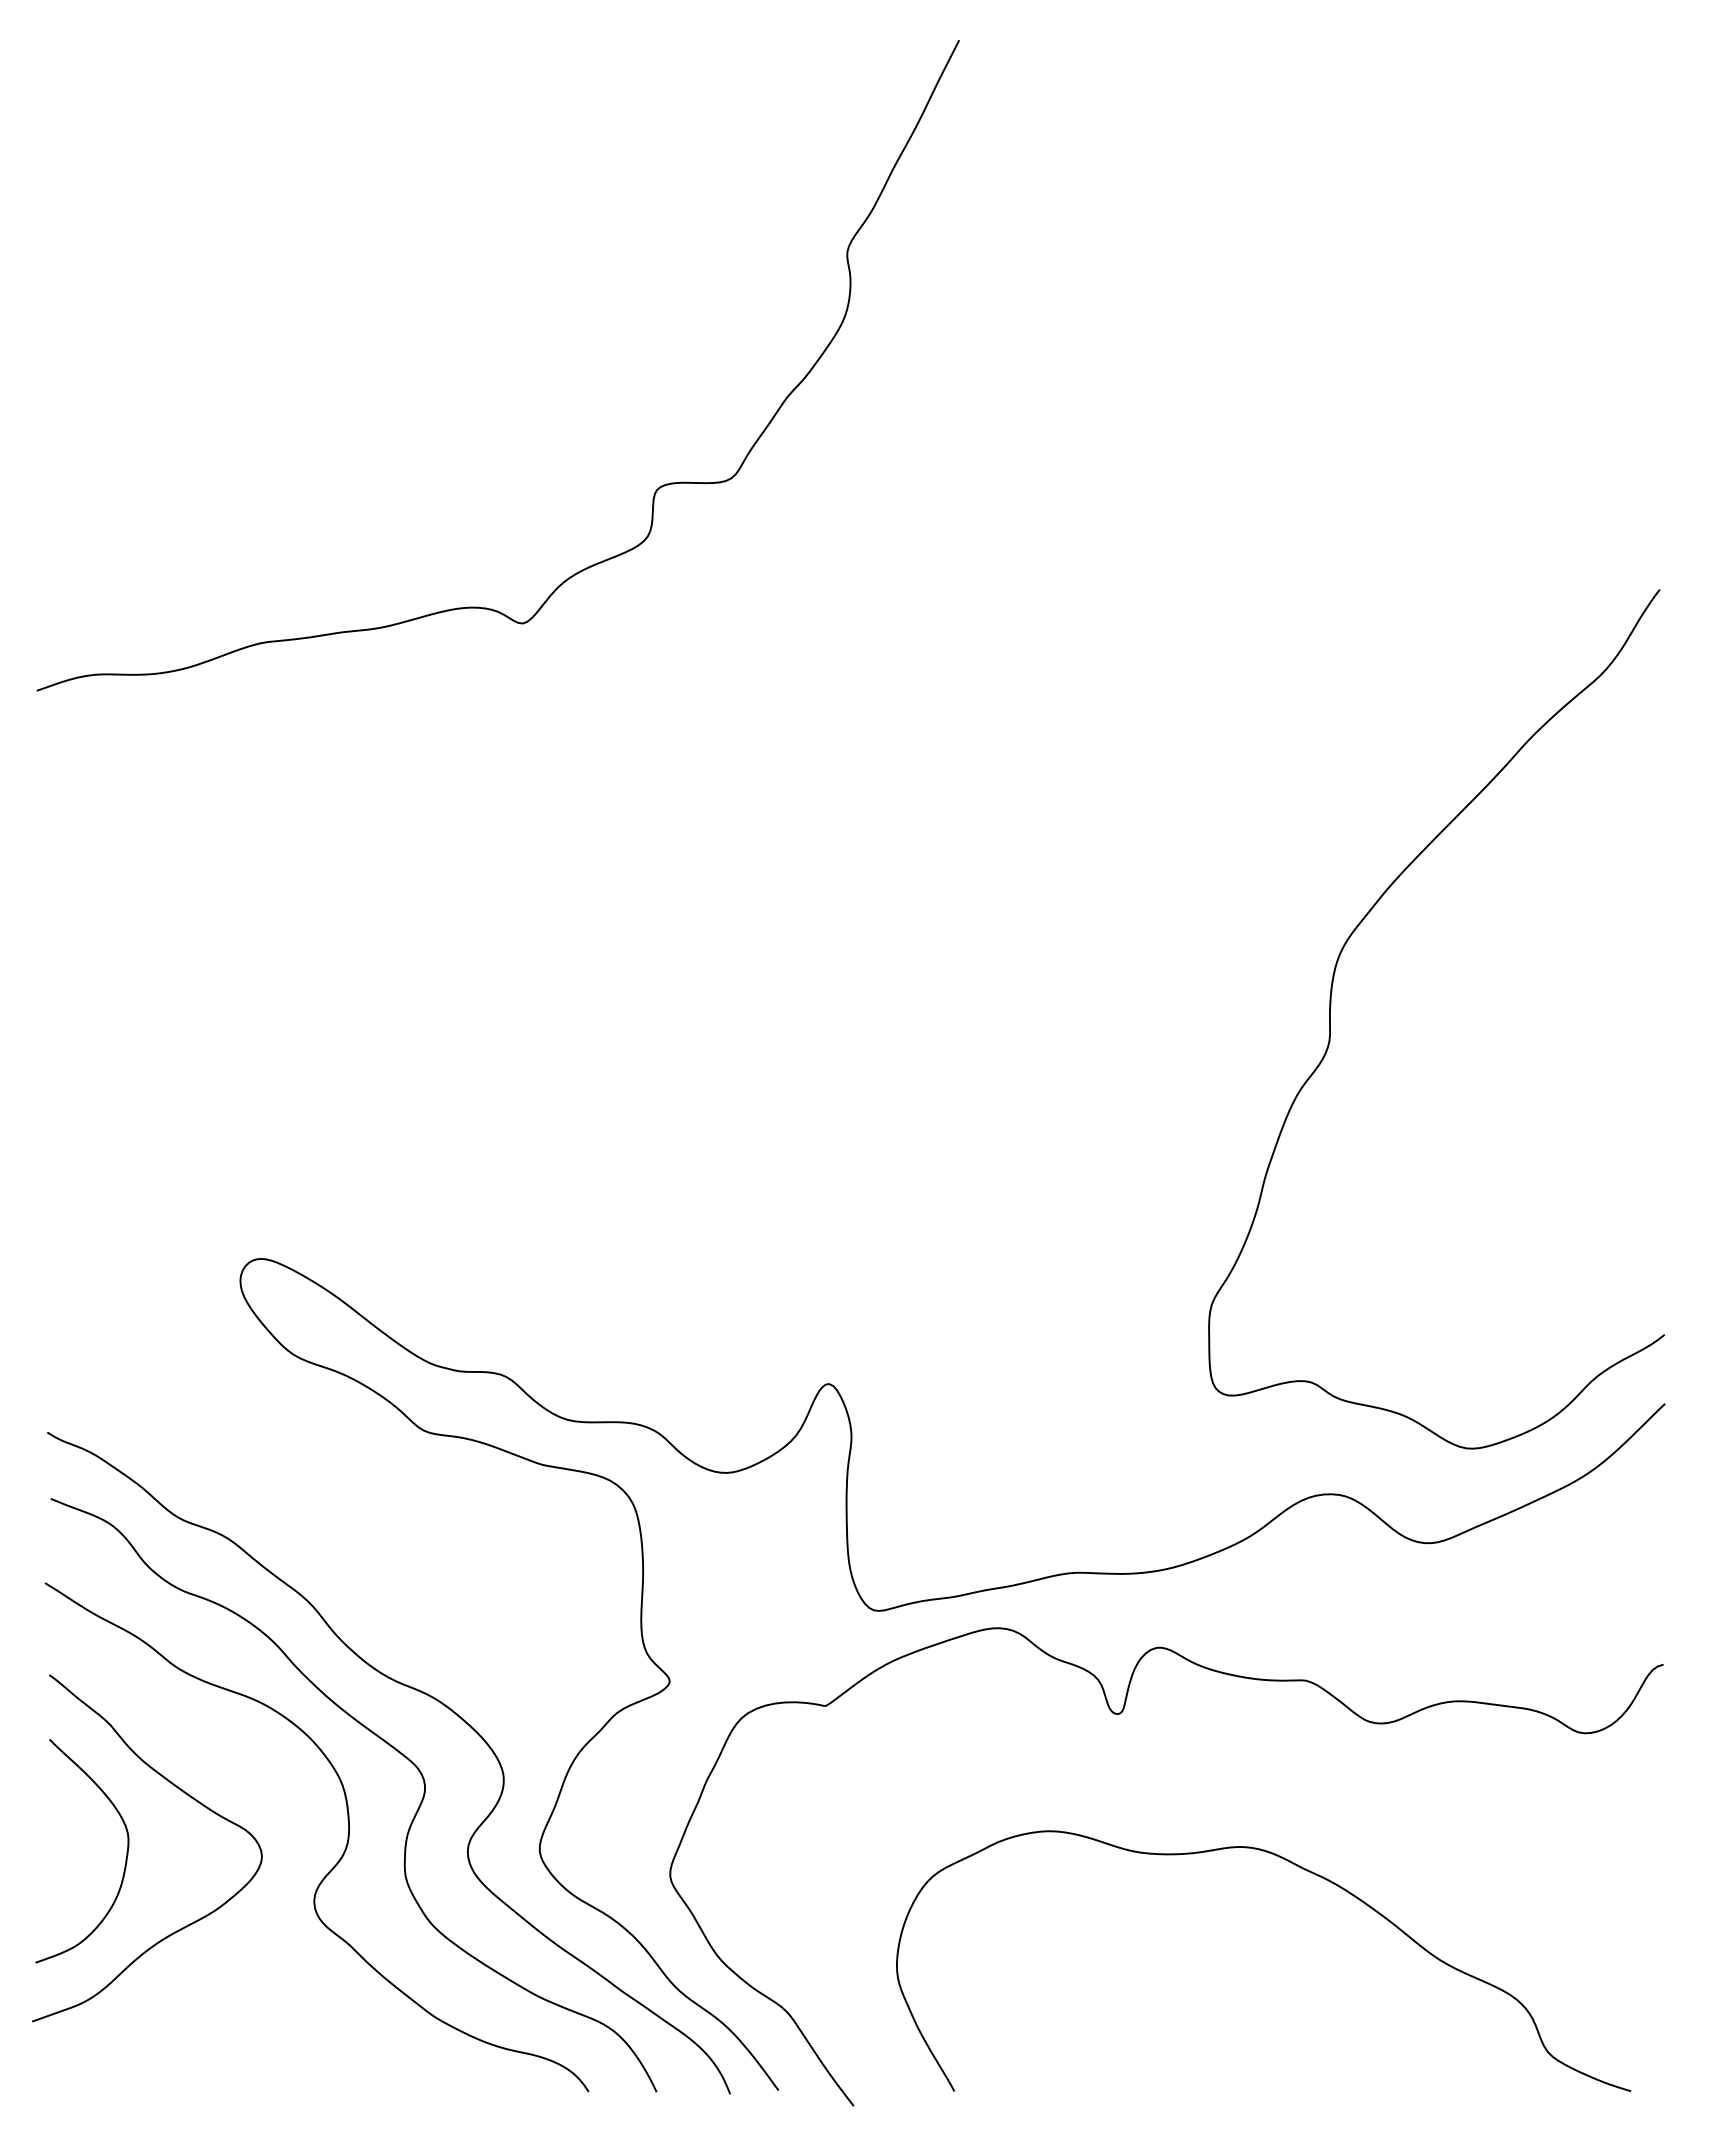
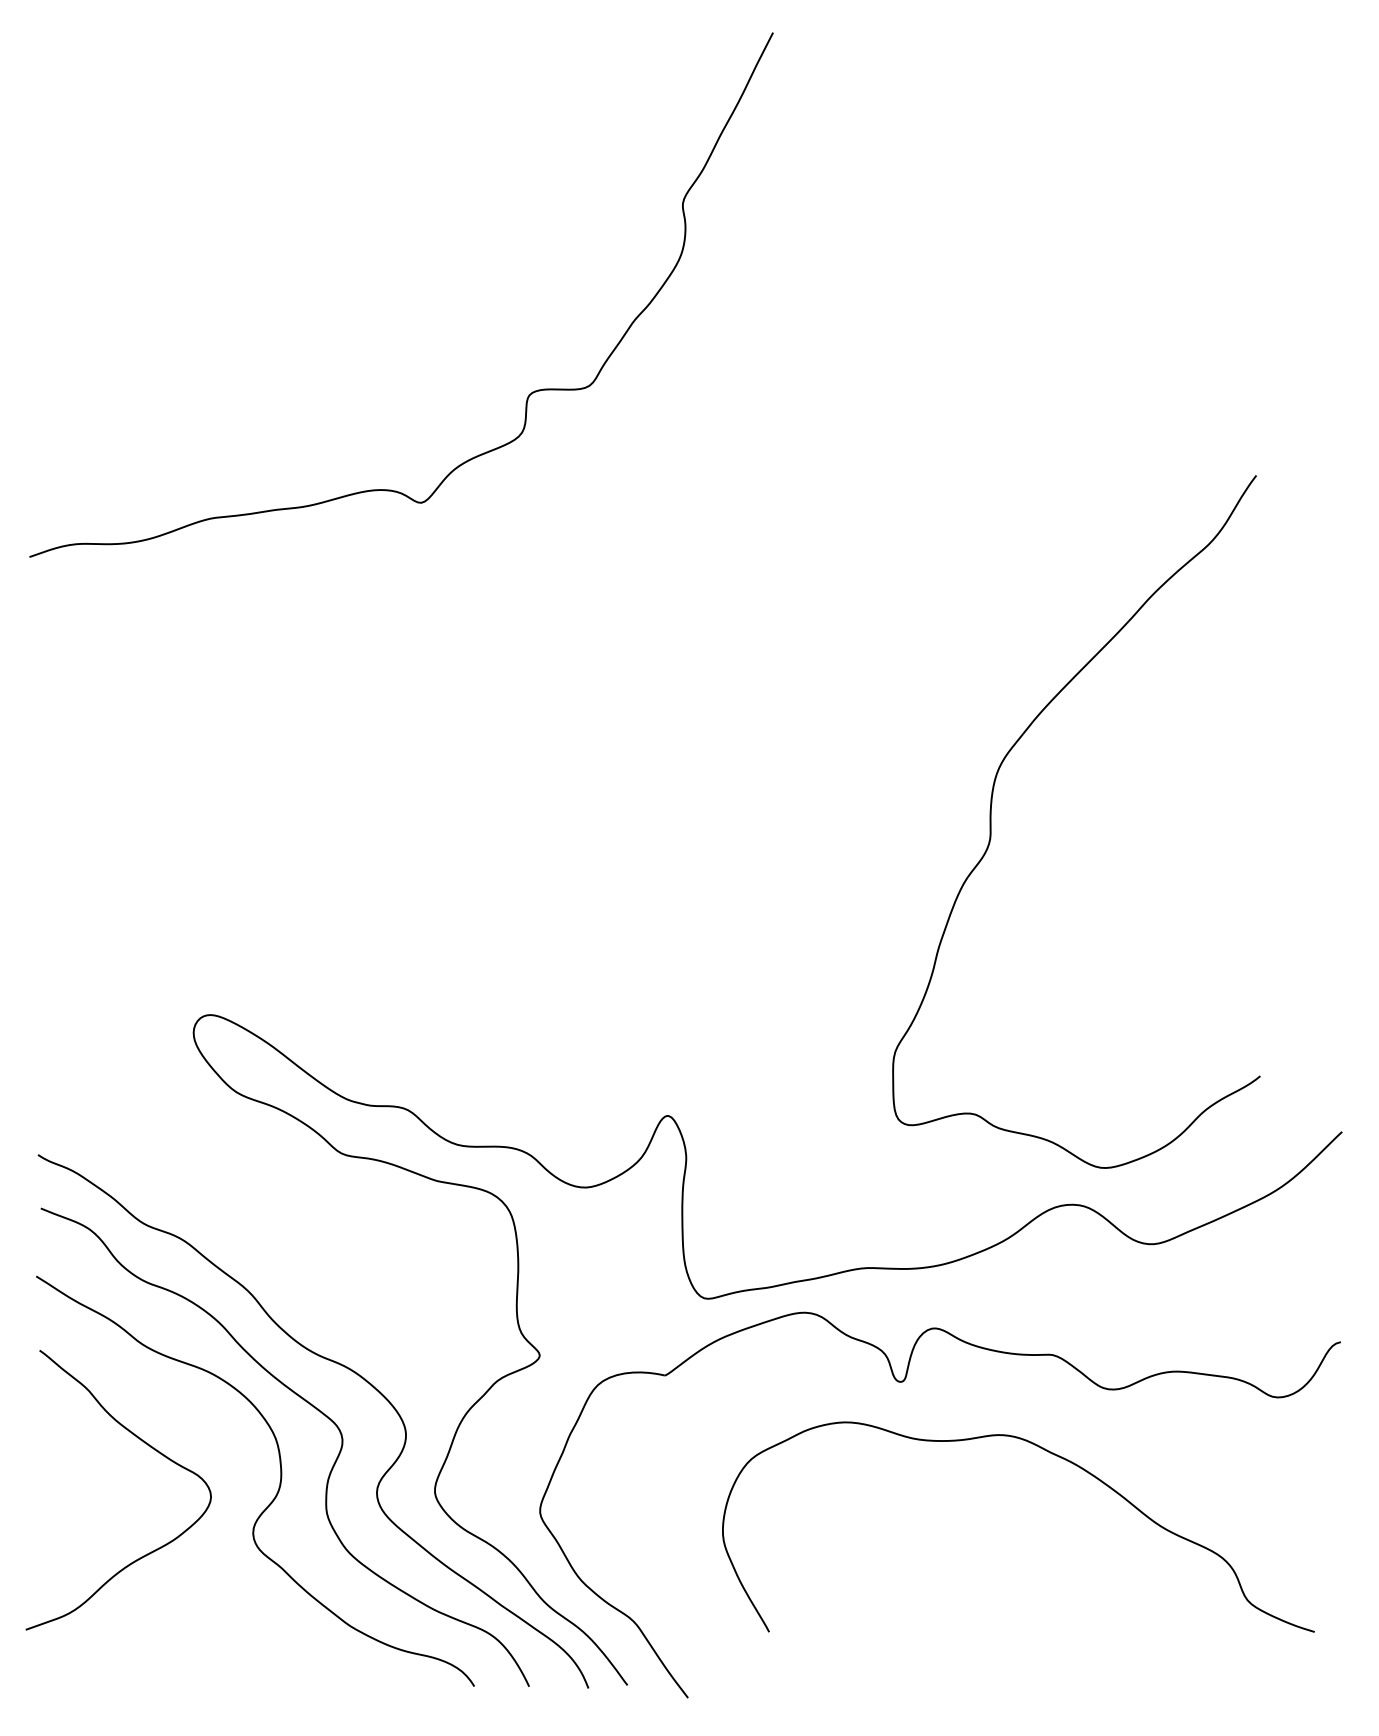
curve: (1331, 1006) -> (991, 811), moved
curve: (125, 1858) -> (101, 1498), removed
curve: (1304, 1870) -> (1051, 1454), moved

